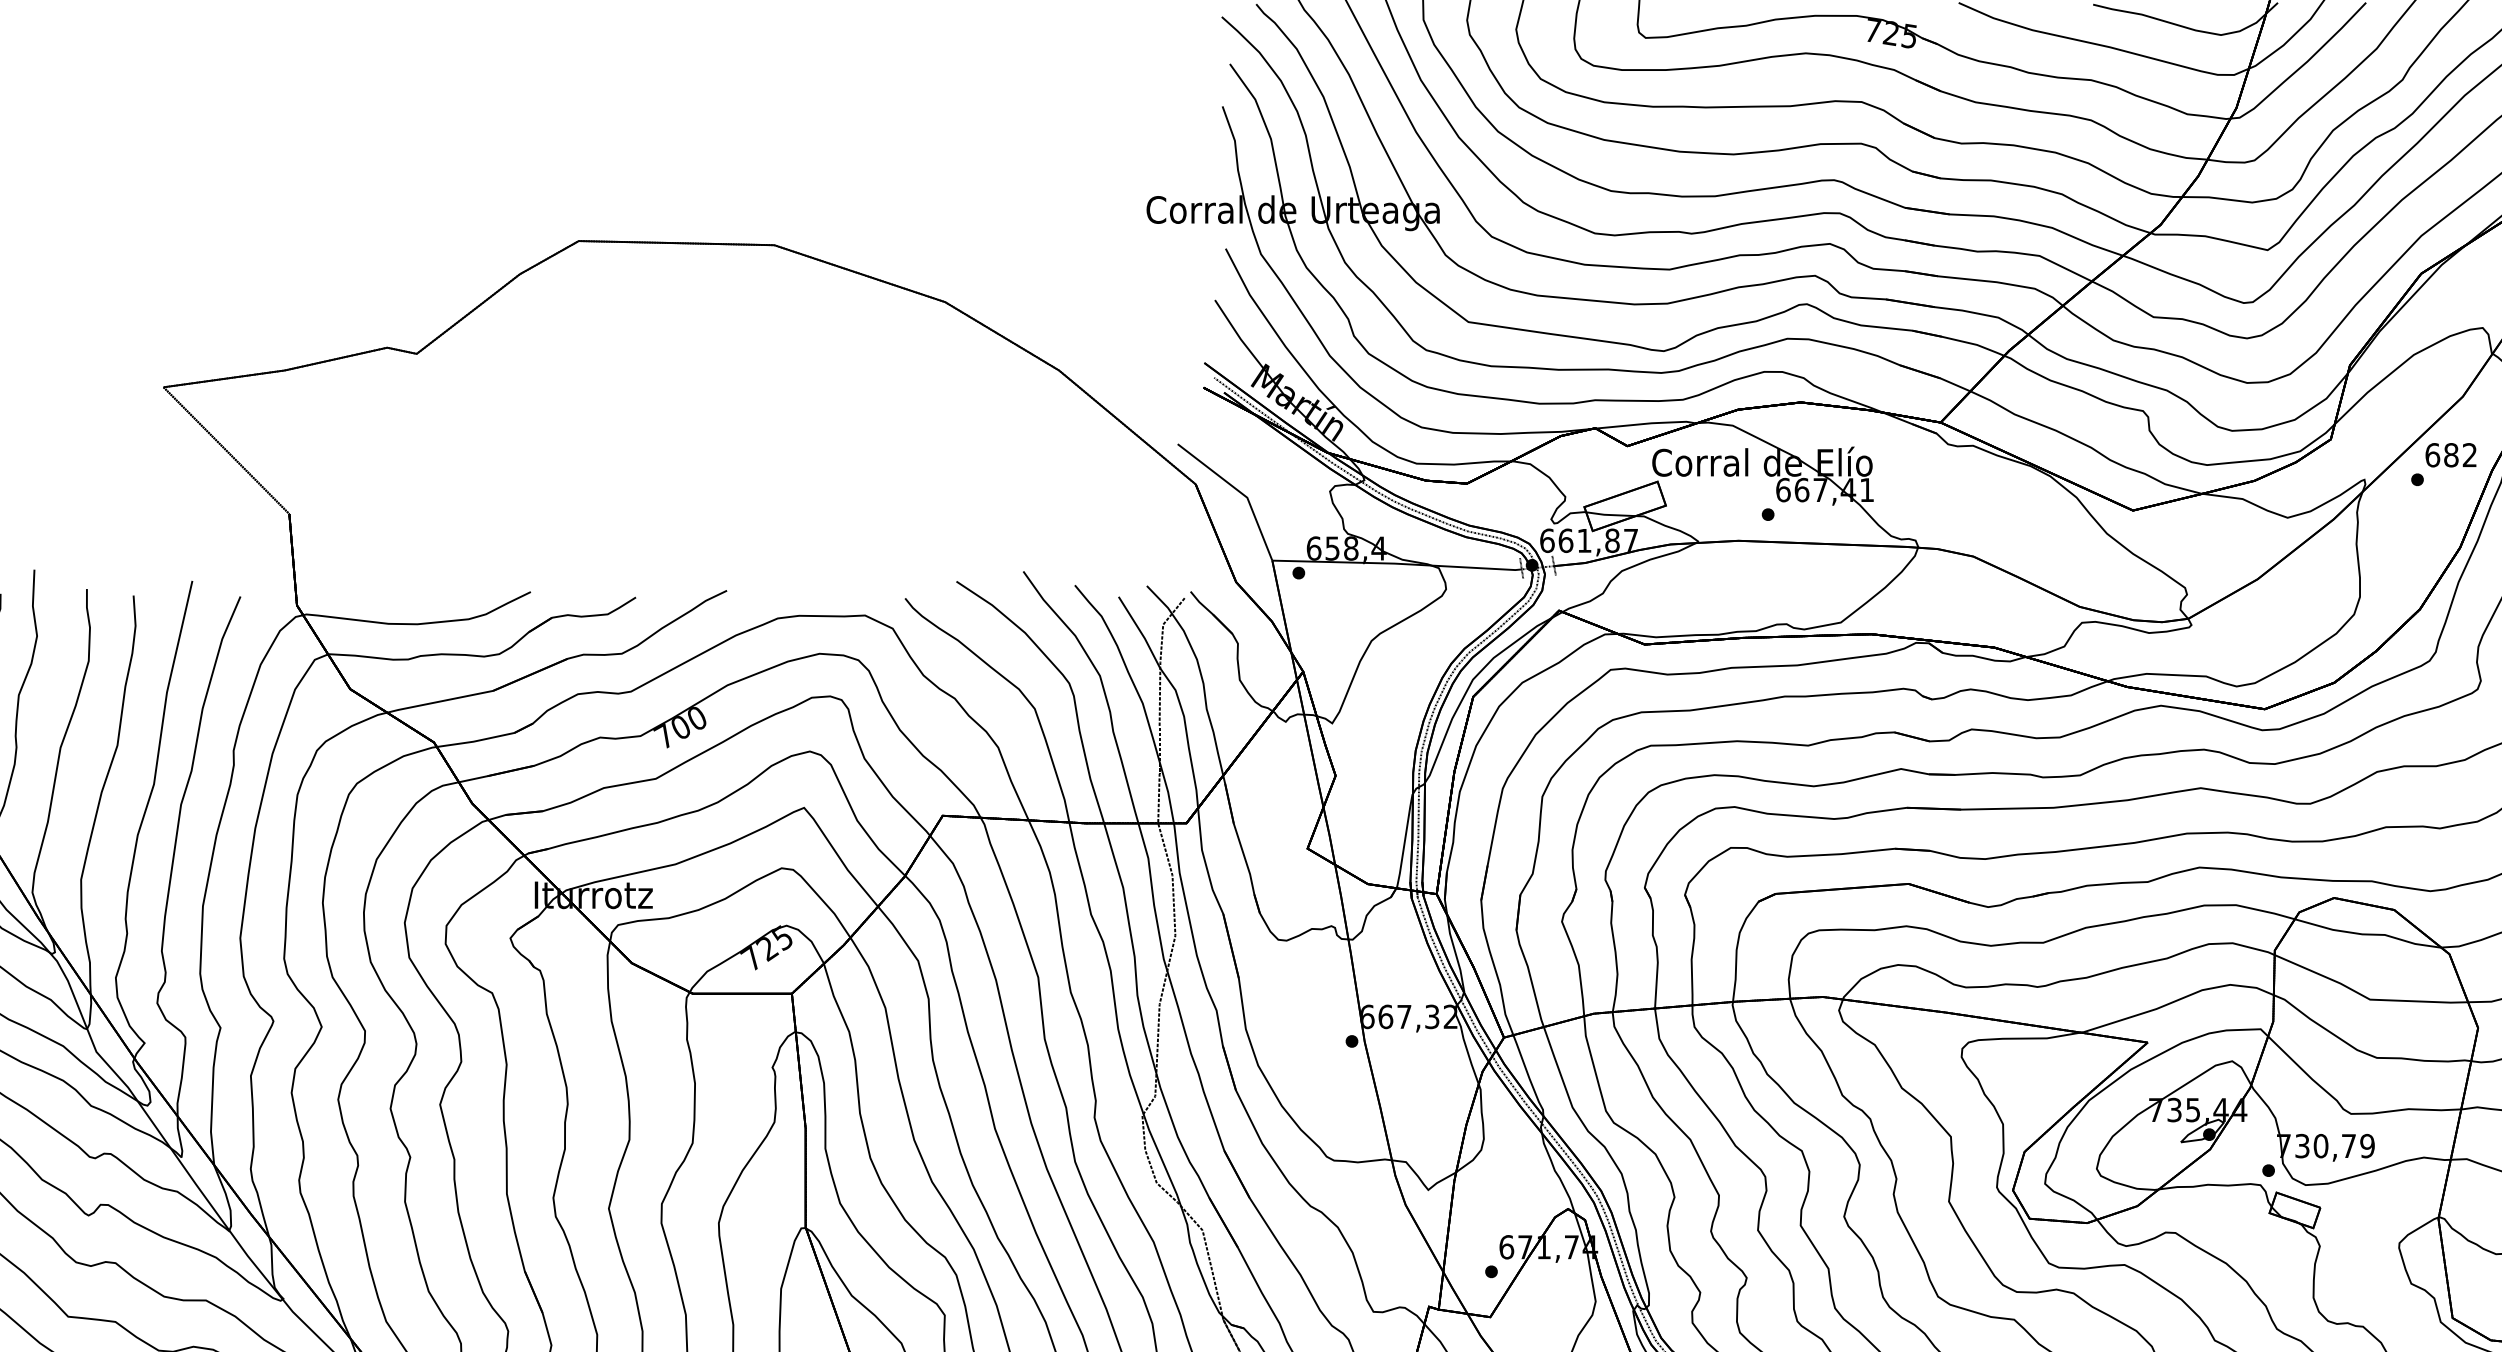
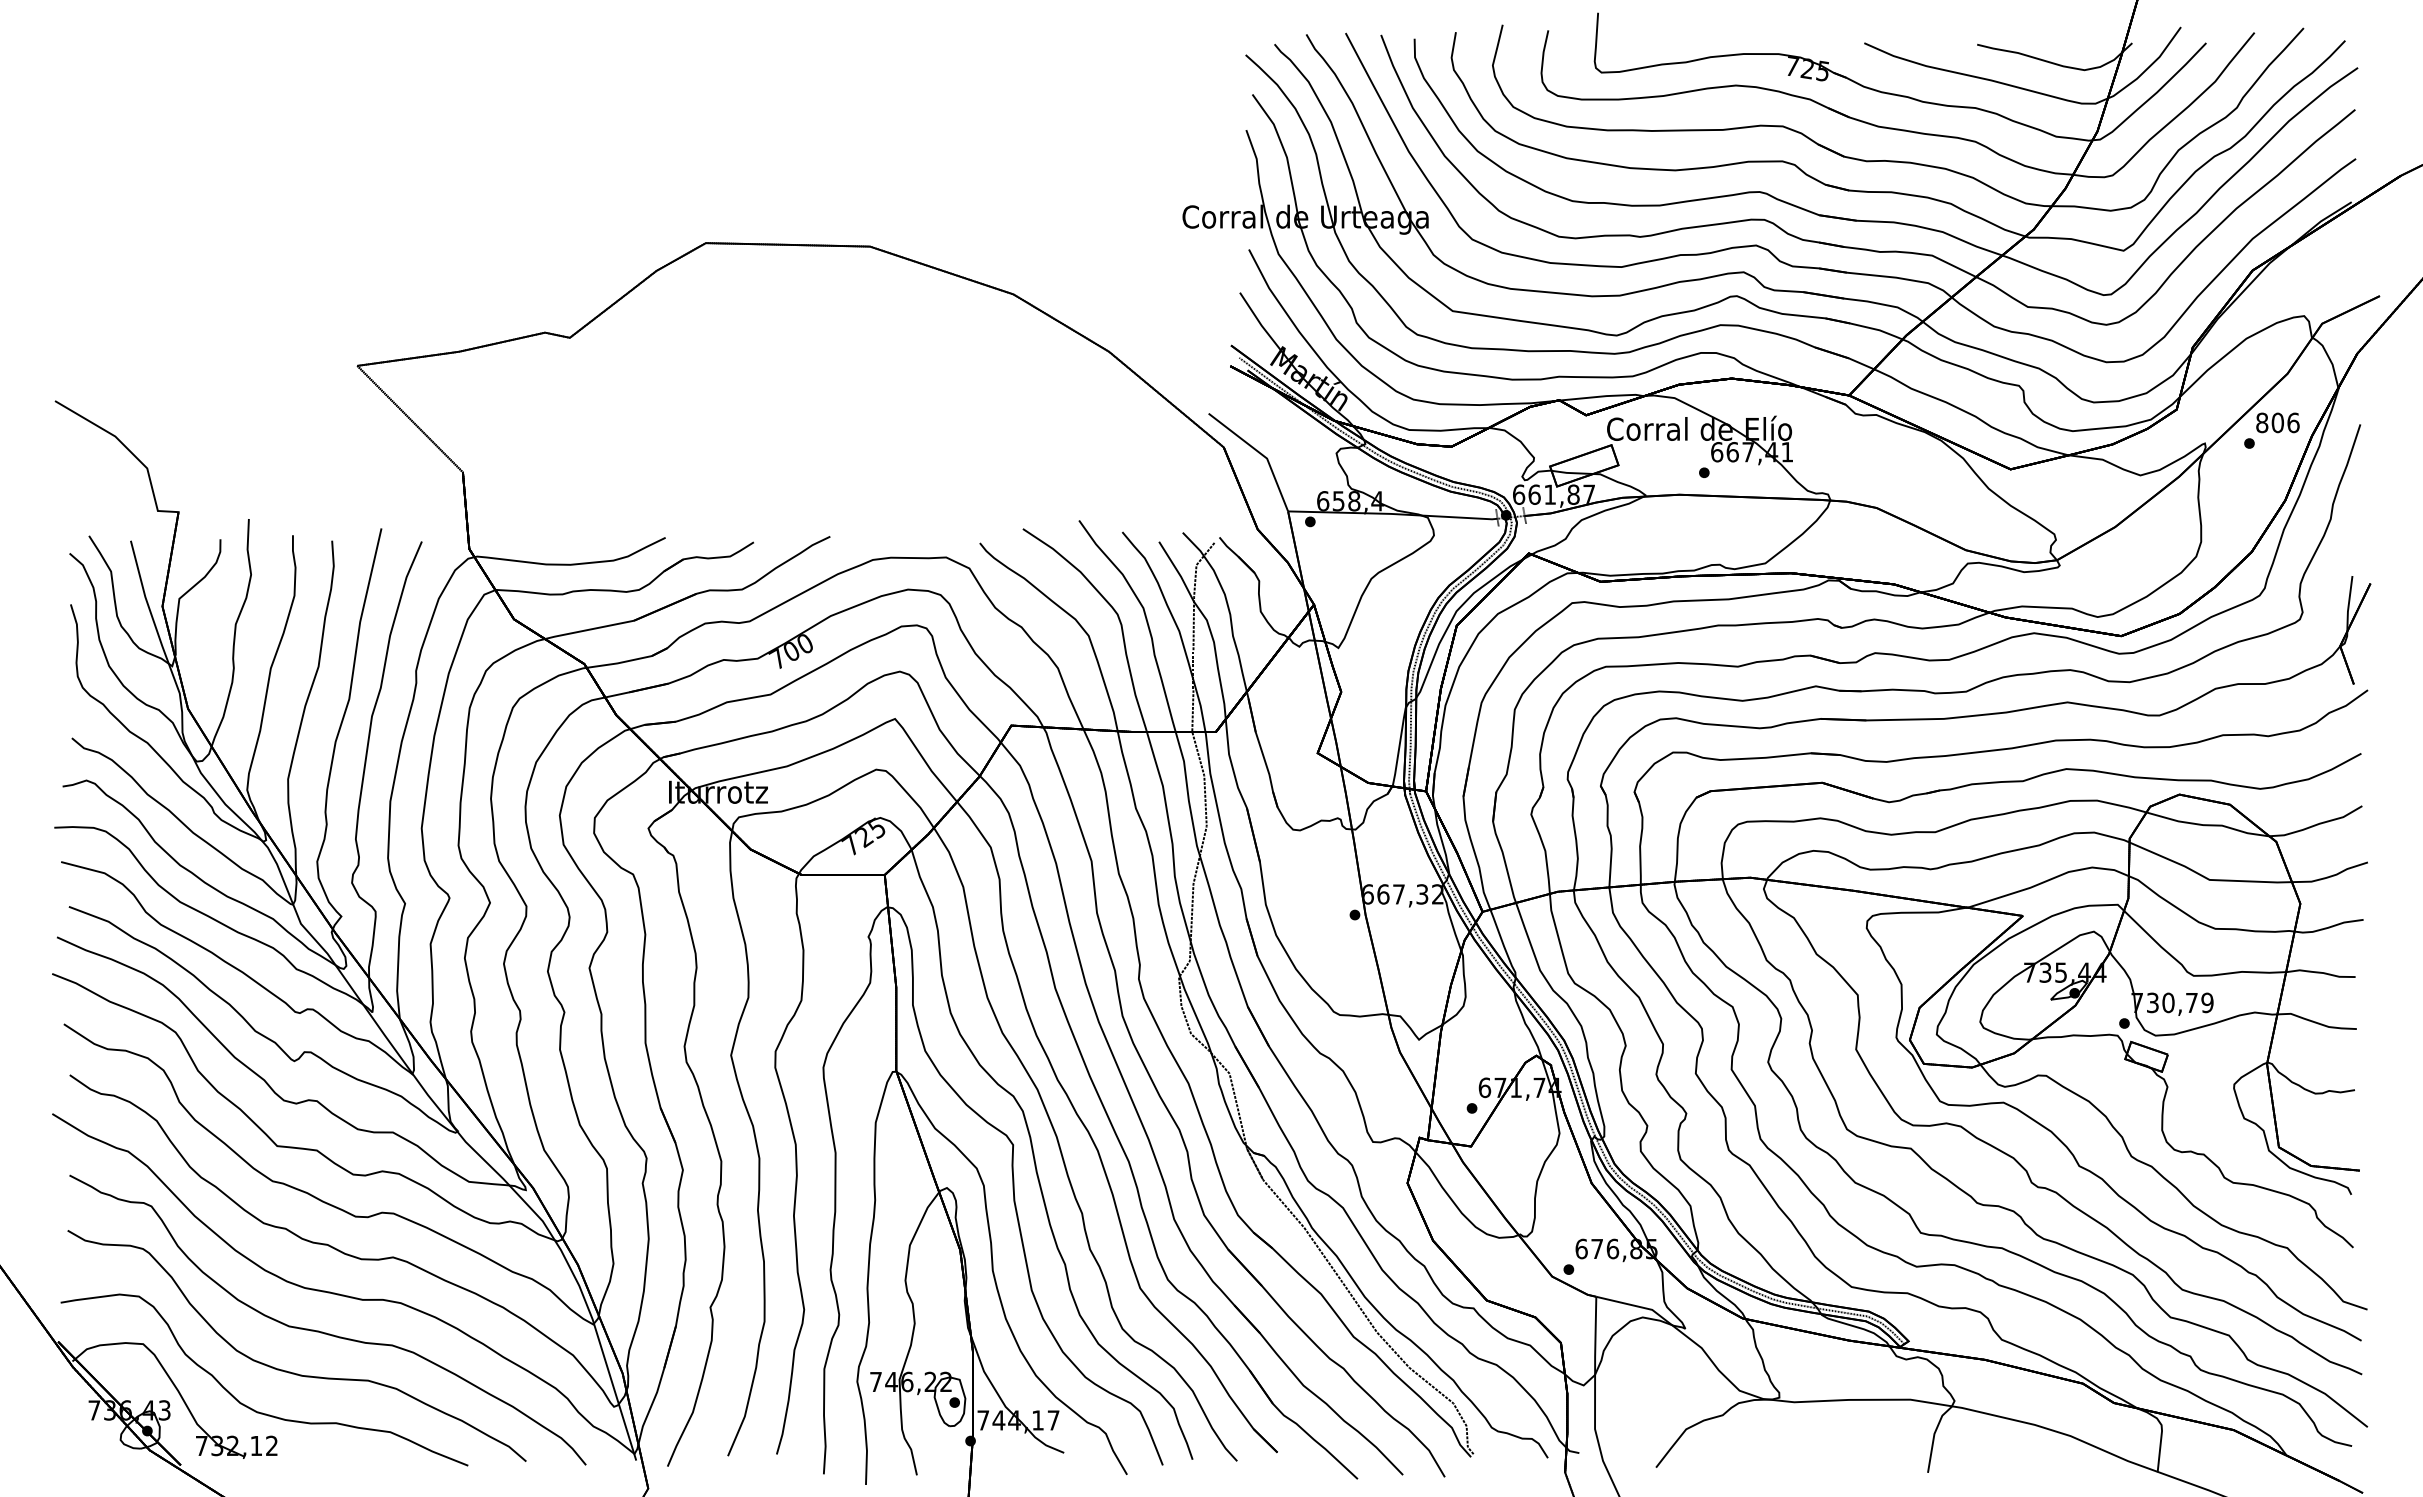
text: (2450, 454) -> (2277, 422), 682 -> 806

